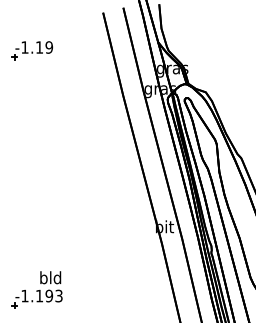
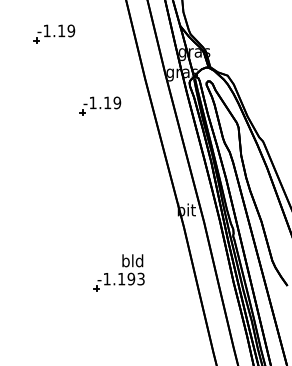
part: (78, 122) -> (100, 105), added
part: (36, 289) -> (118, 272), moved

